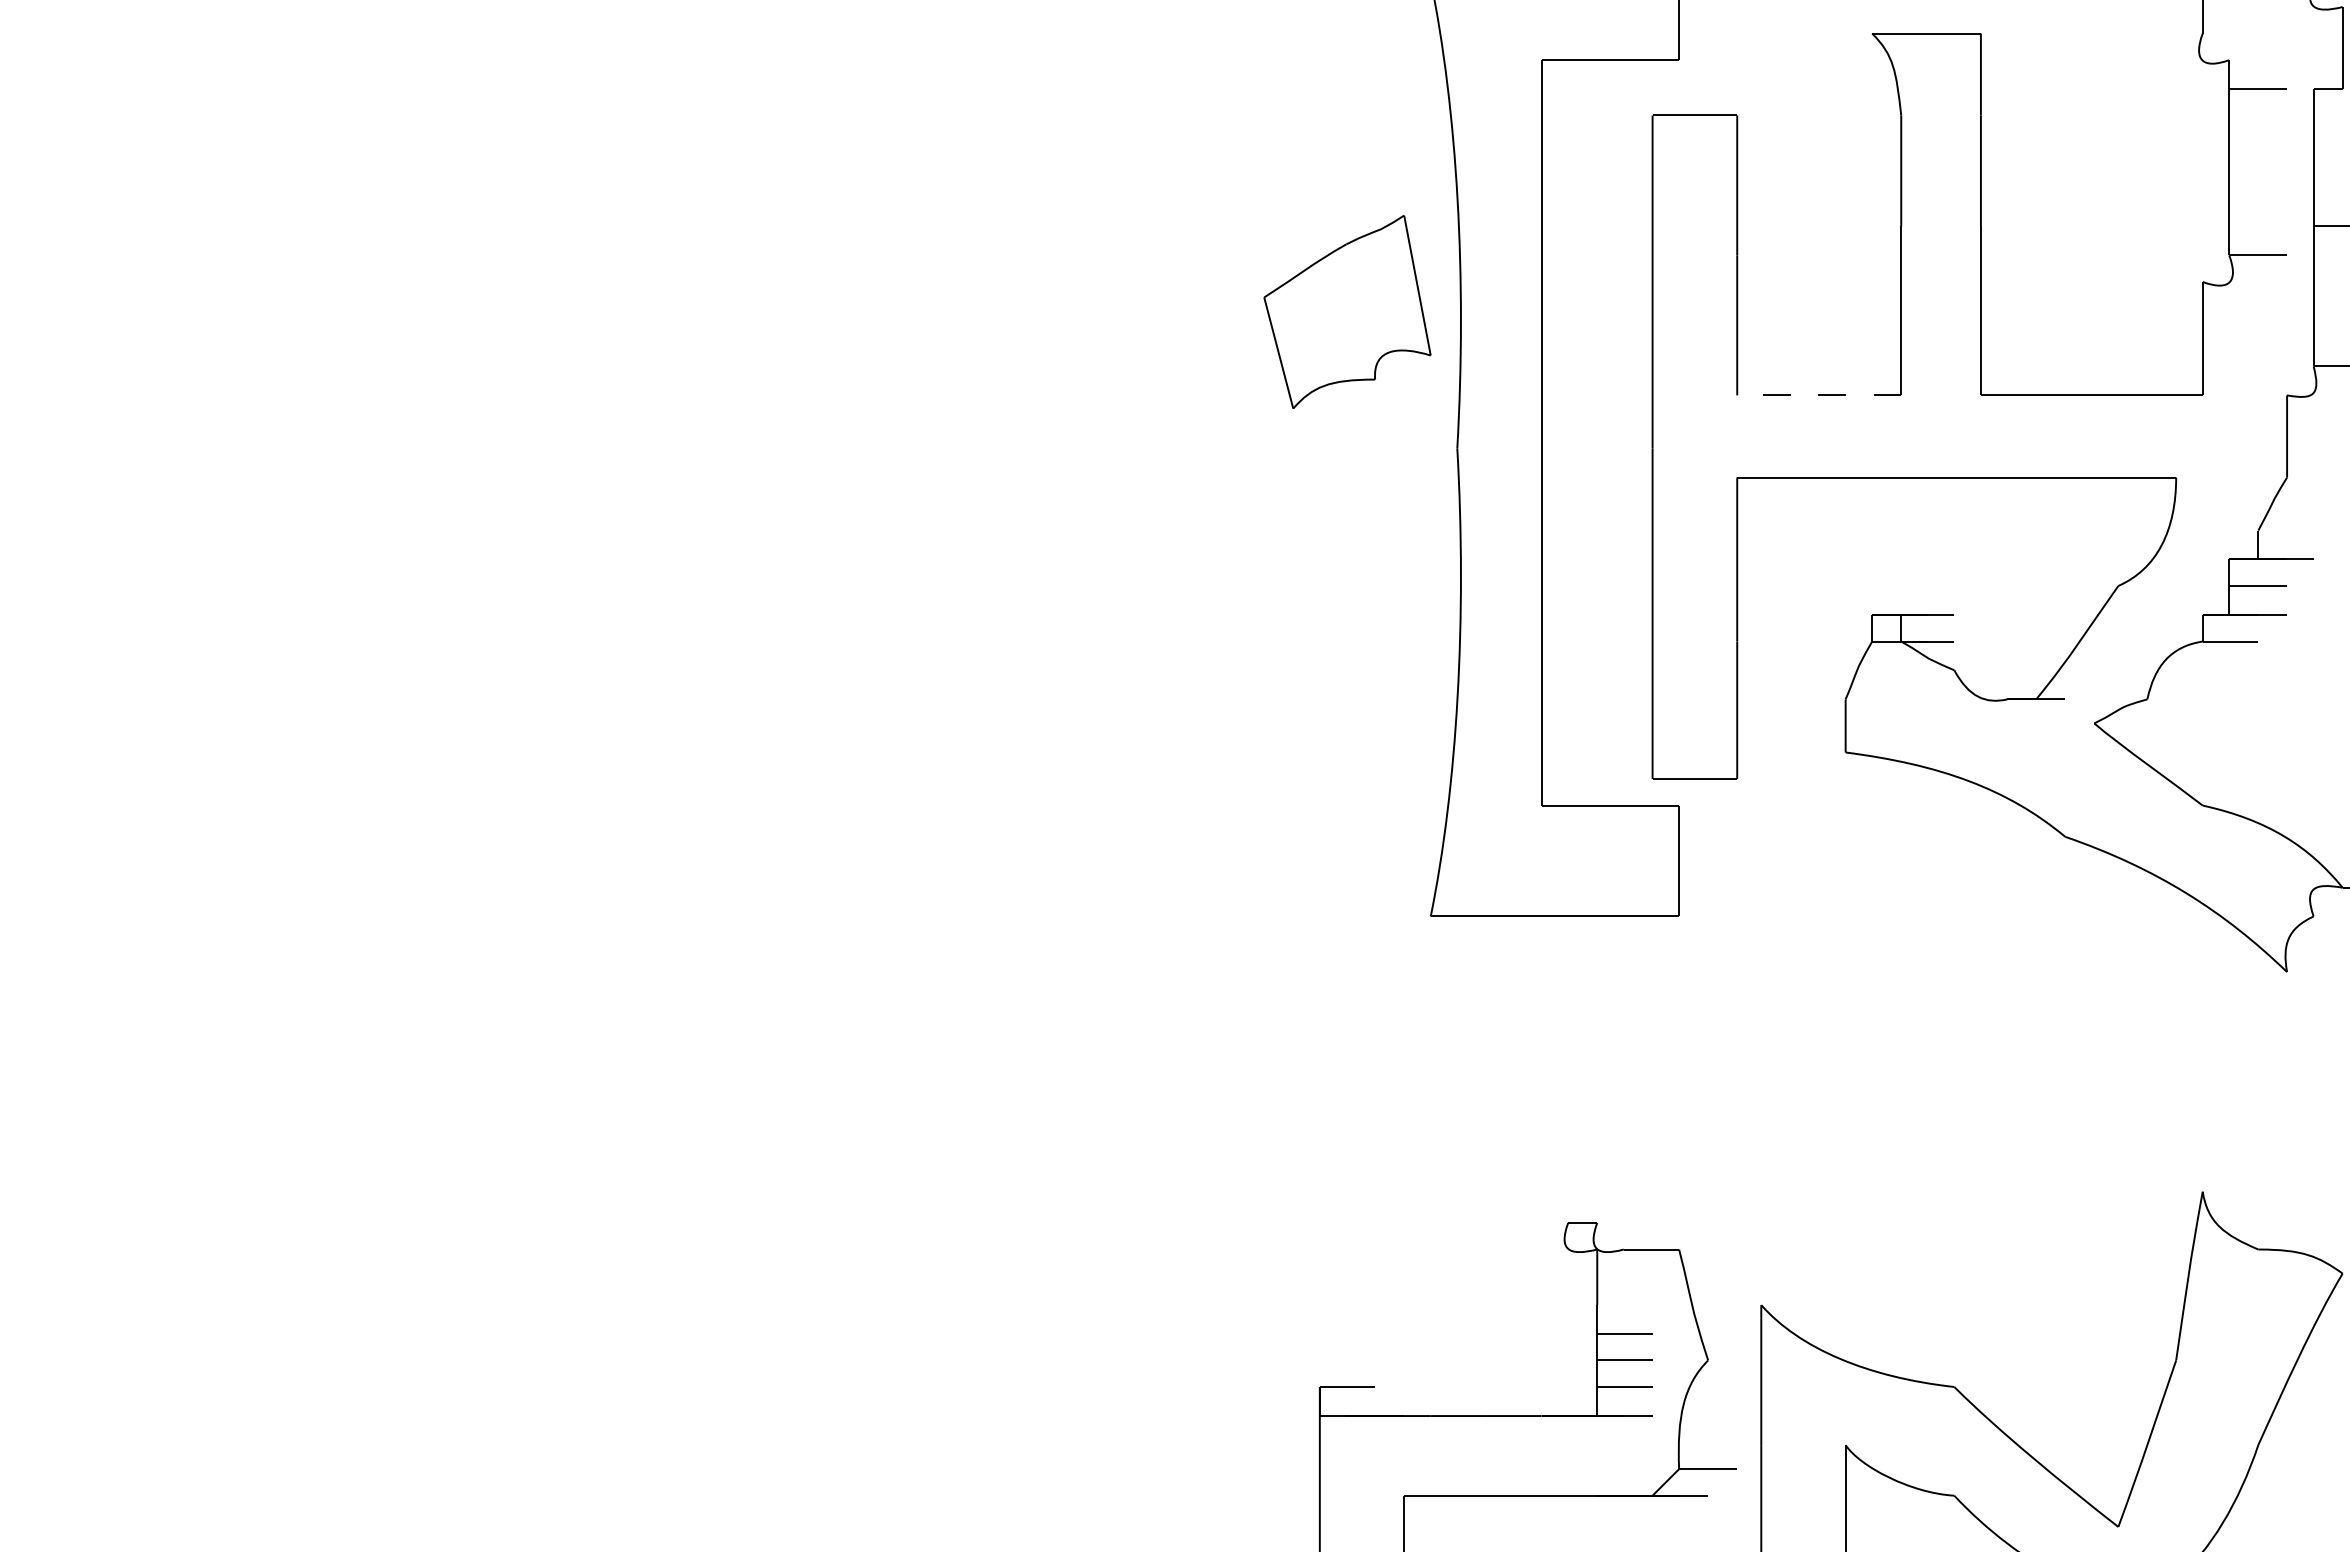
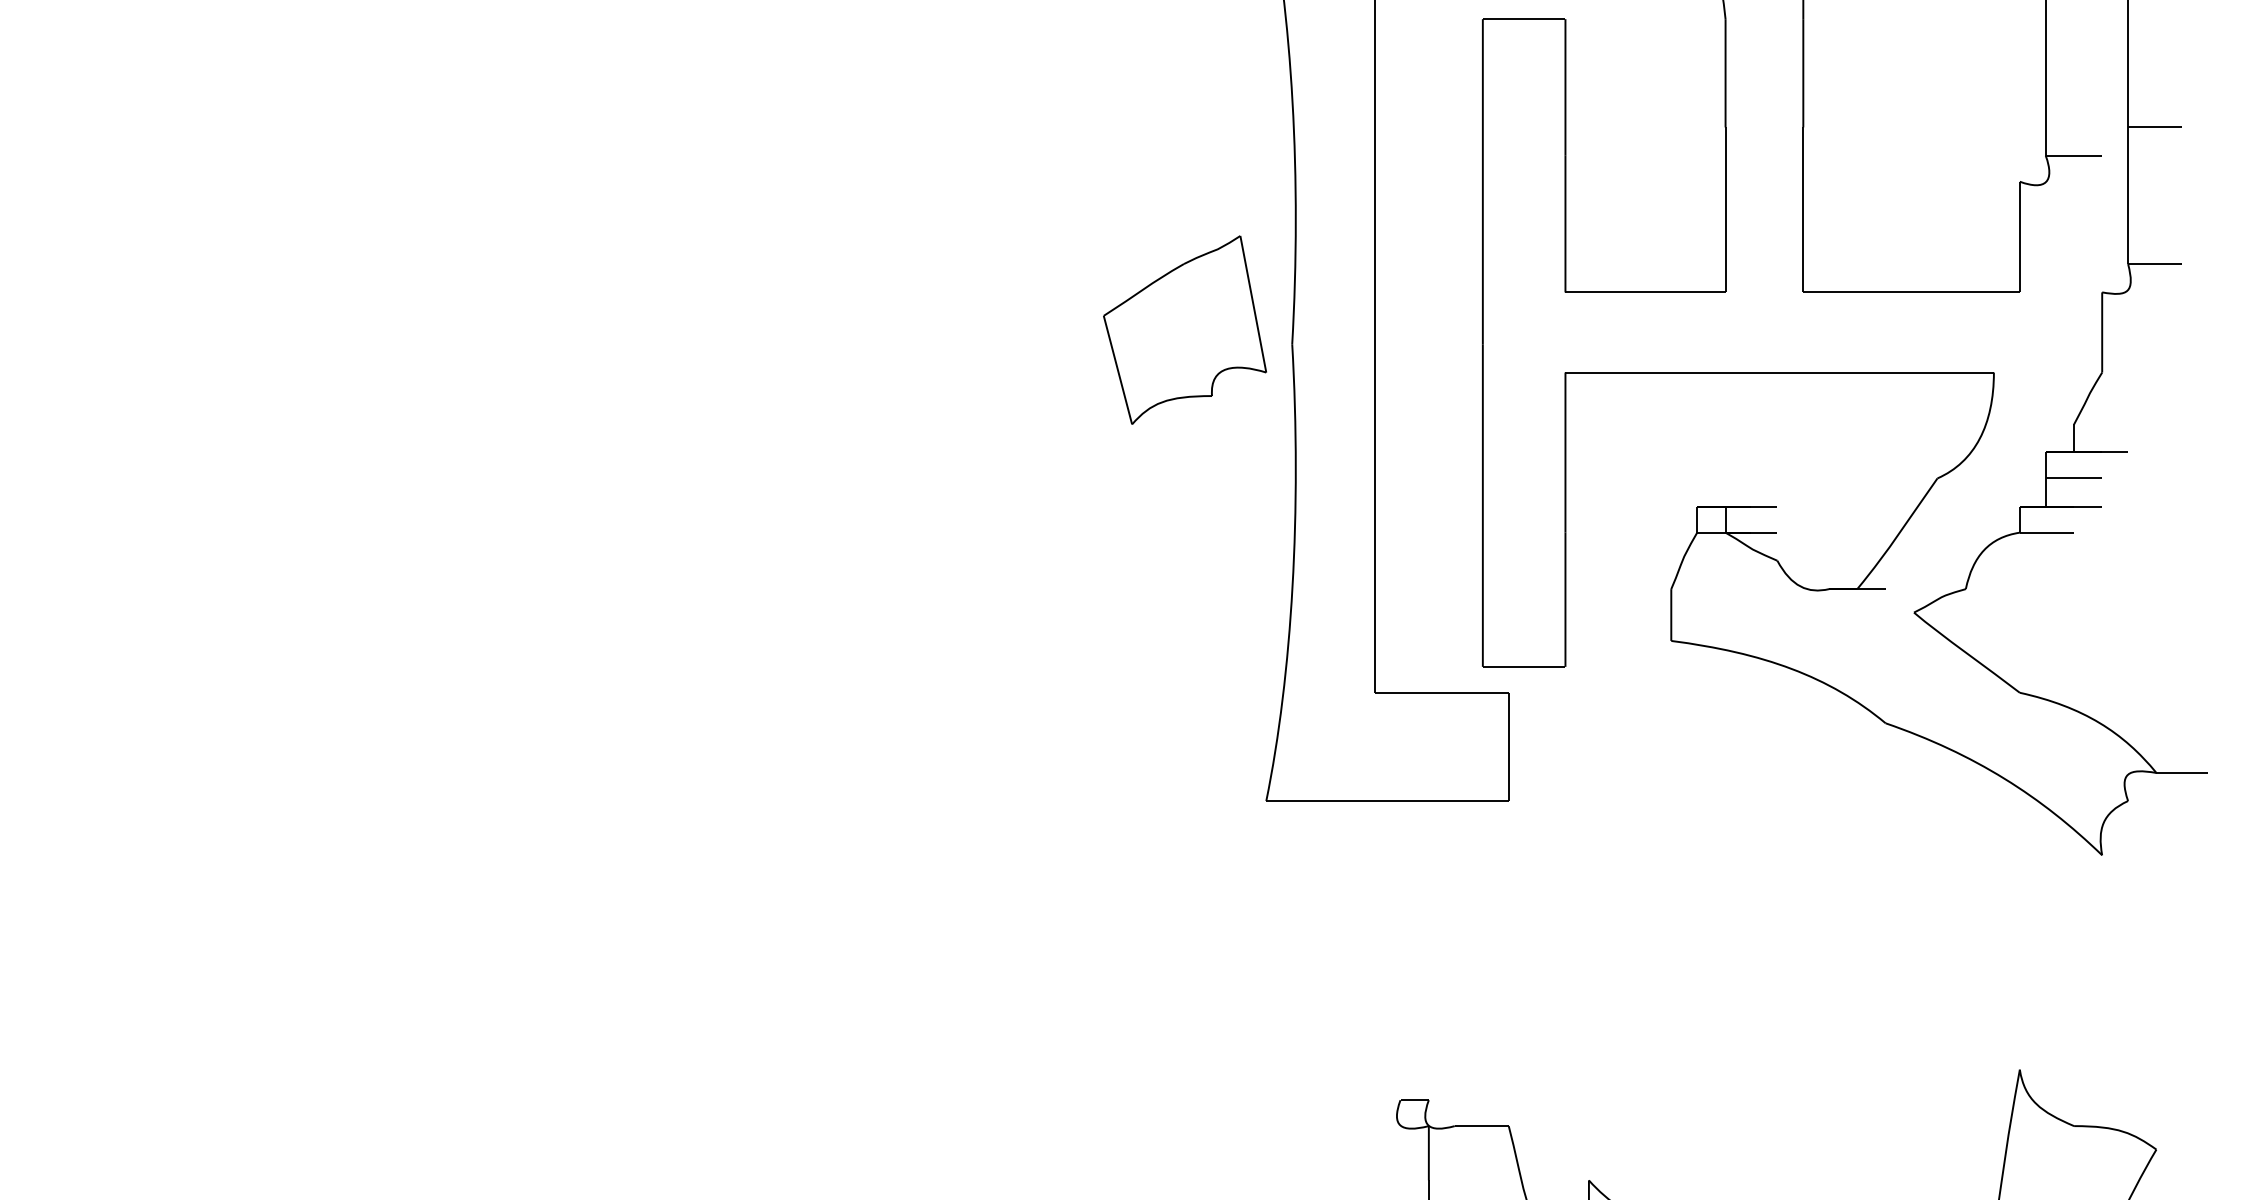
part: (1347, 311) -> (1185, 329), moved
line: (1818, 395) -> (1644, 292), dashed -> solid

